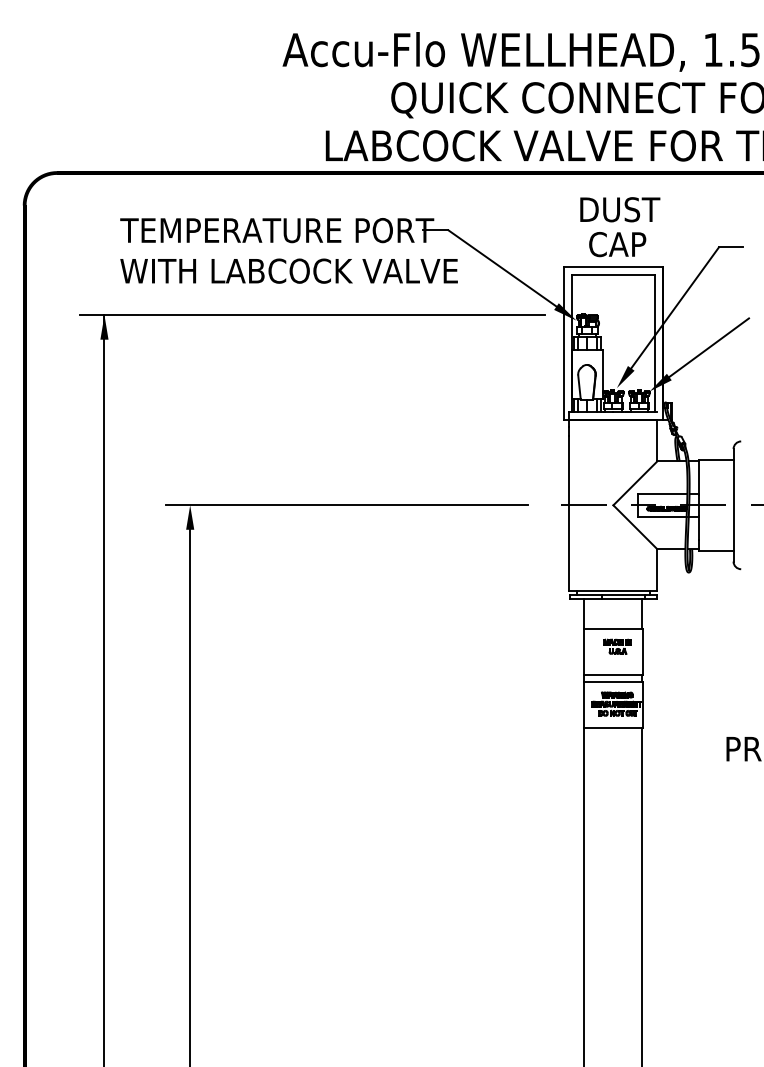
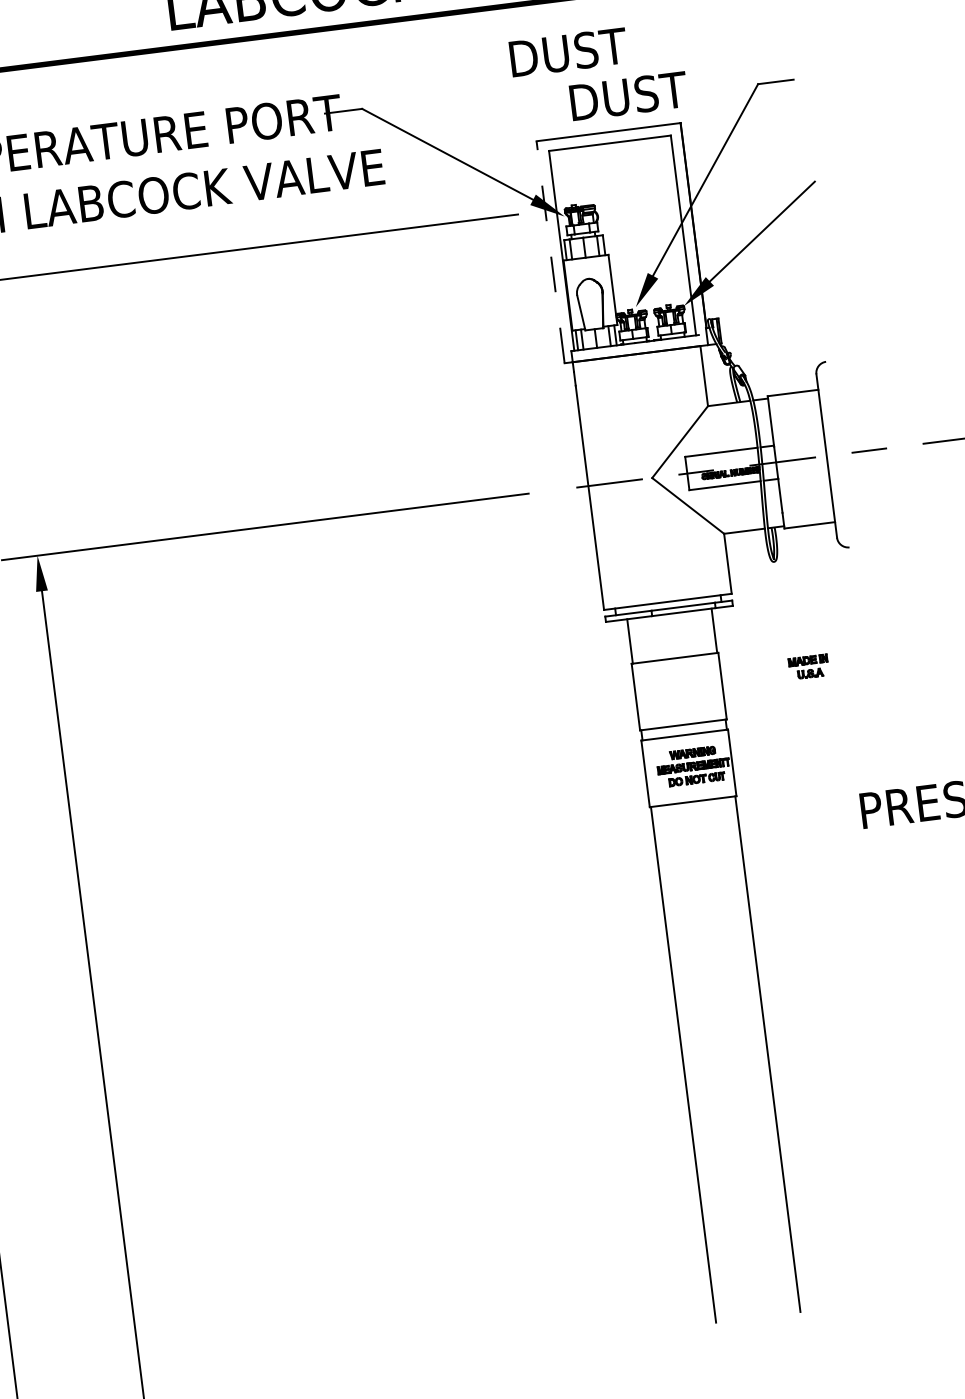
text: (620, 209) -> (569, 52), moved
text: (629, 244) -> (627, 96), CAP -> DUST
line: (563, 343) -> (550, 252), solid -> dashed
part: (617, 646) -> (808, 666), moved

